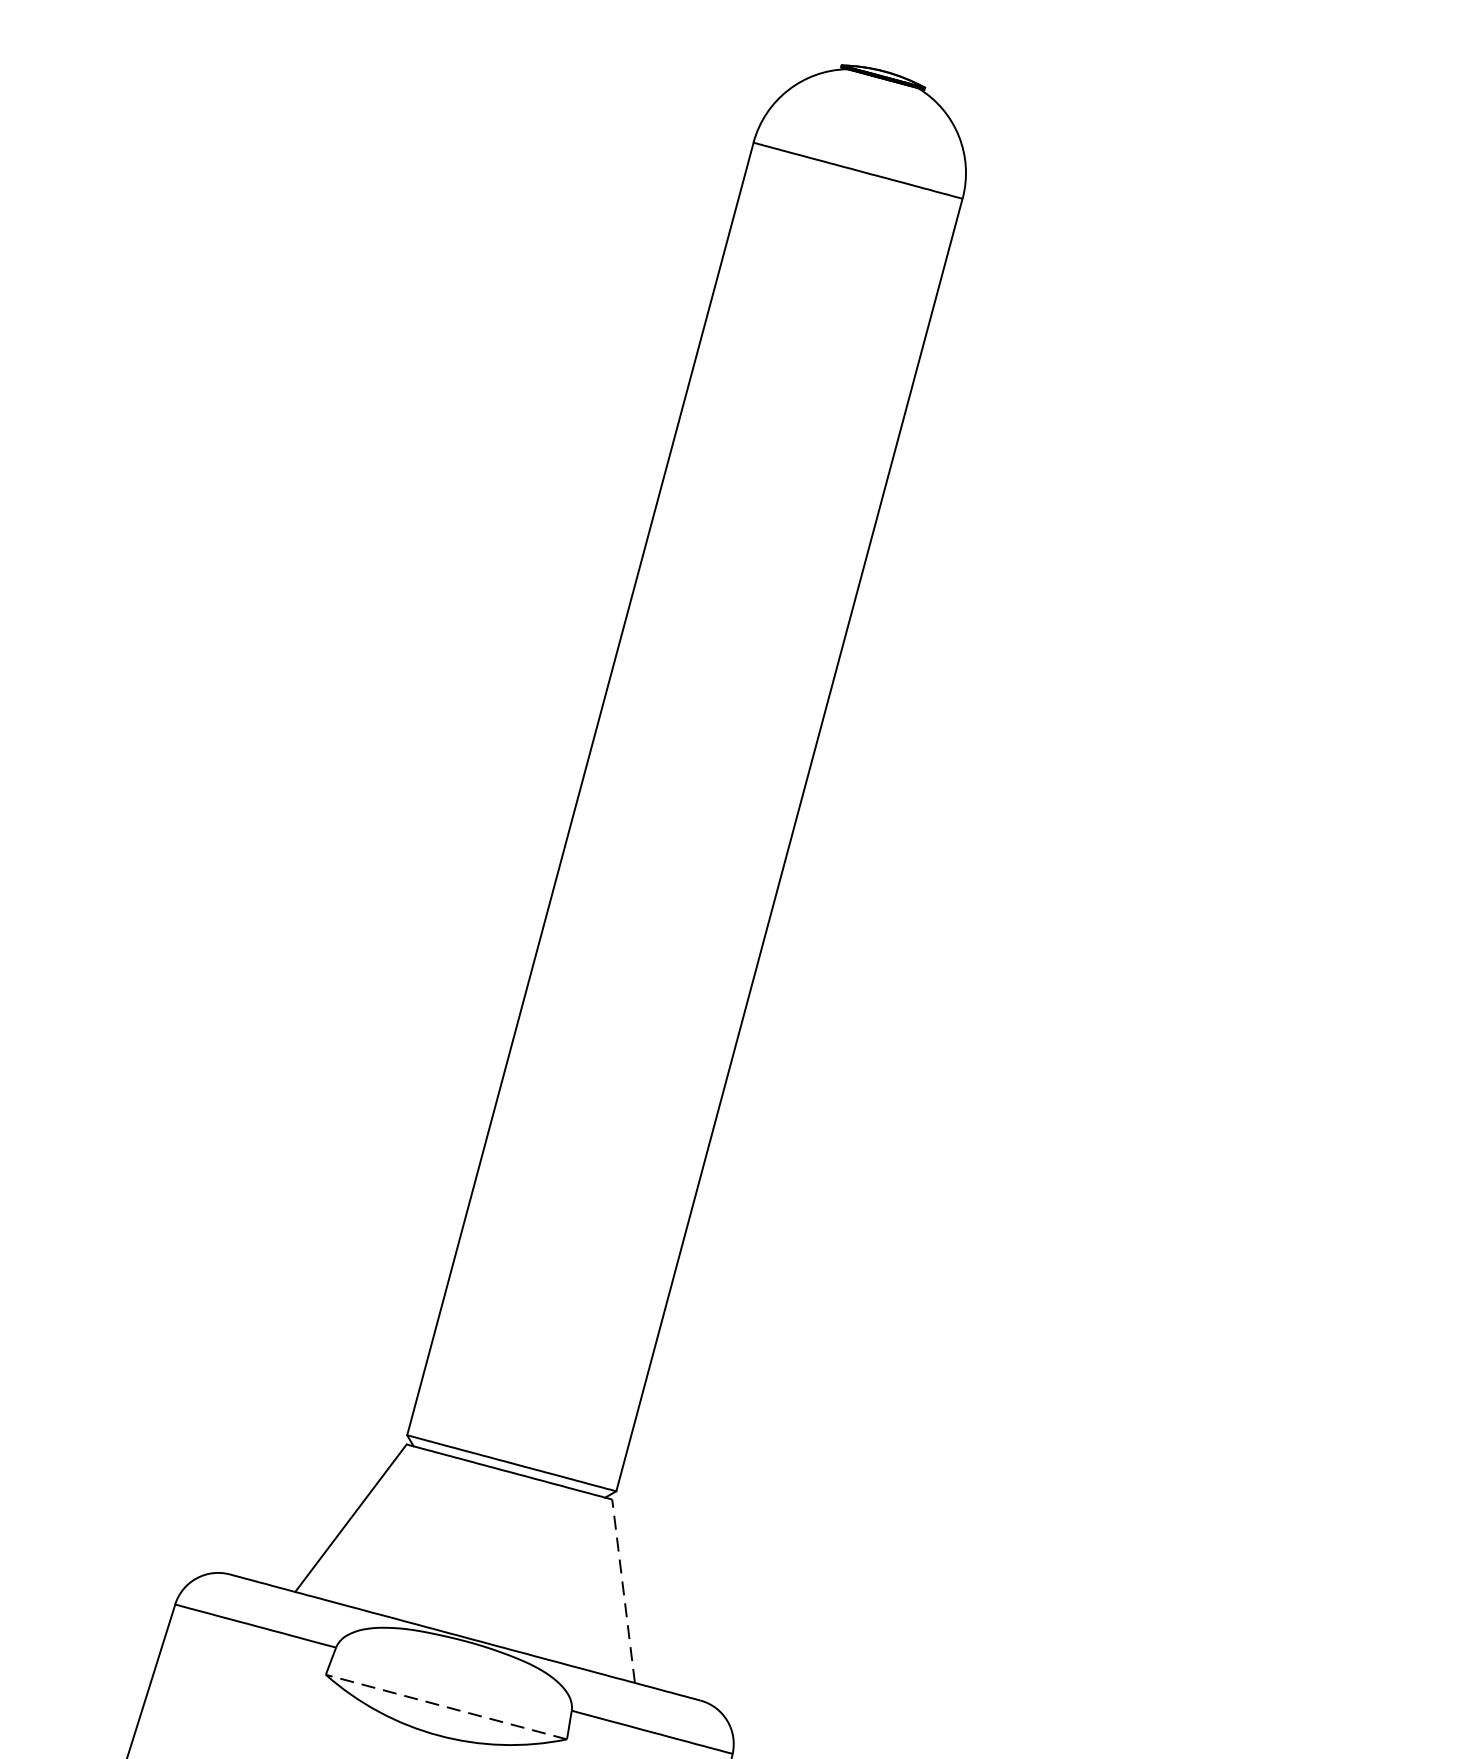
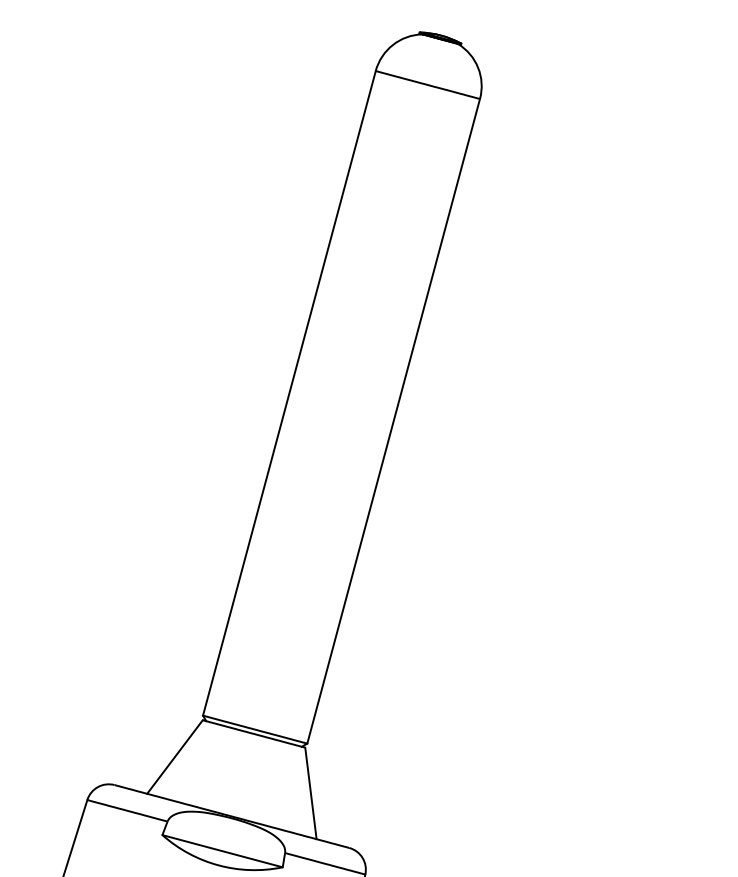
line: (622, 1589) -> (310, 792), dashed -> solid
line: (446, 1707) -> (222, 851), dashed -> solid

